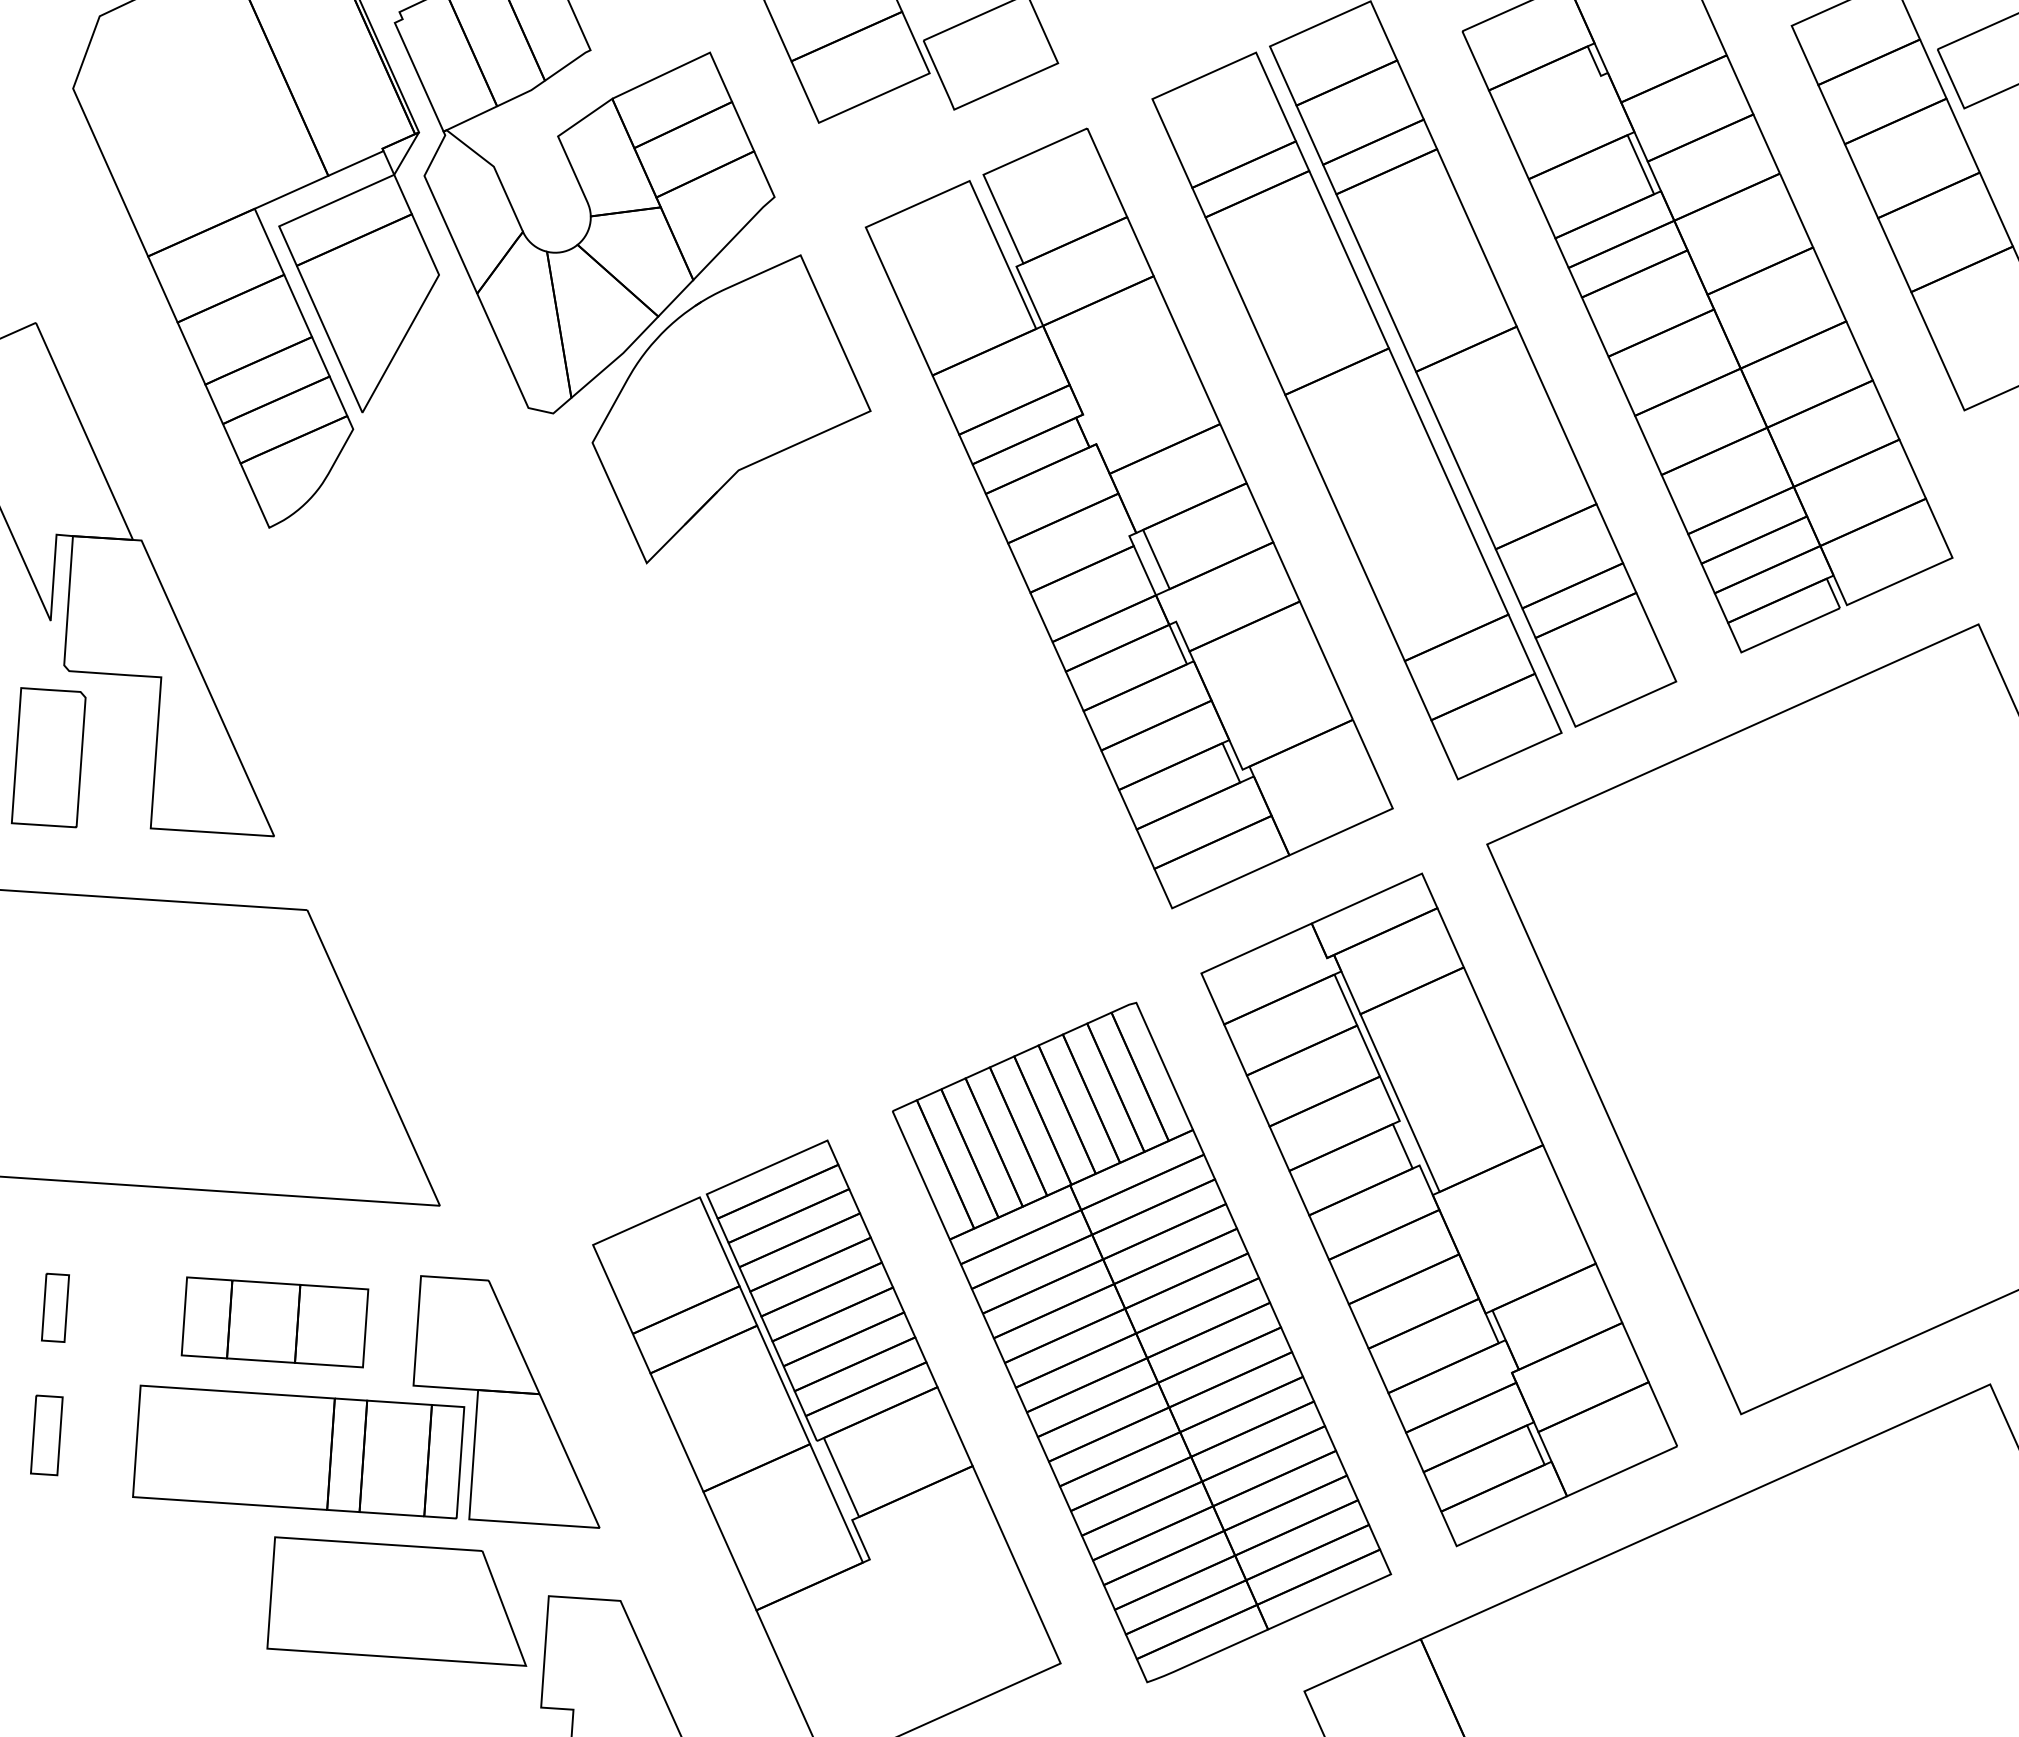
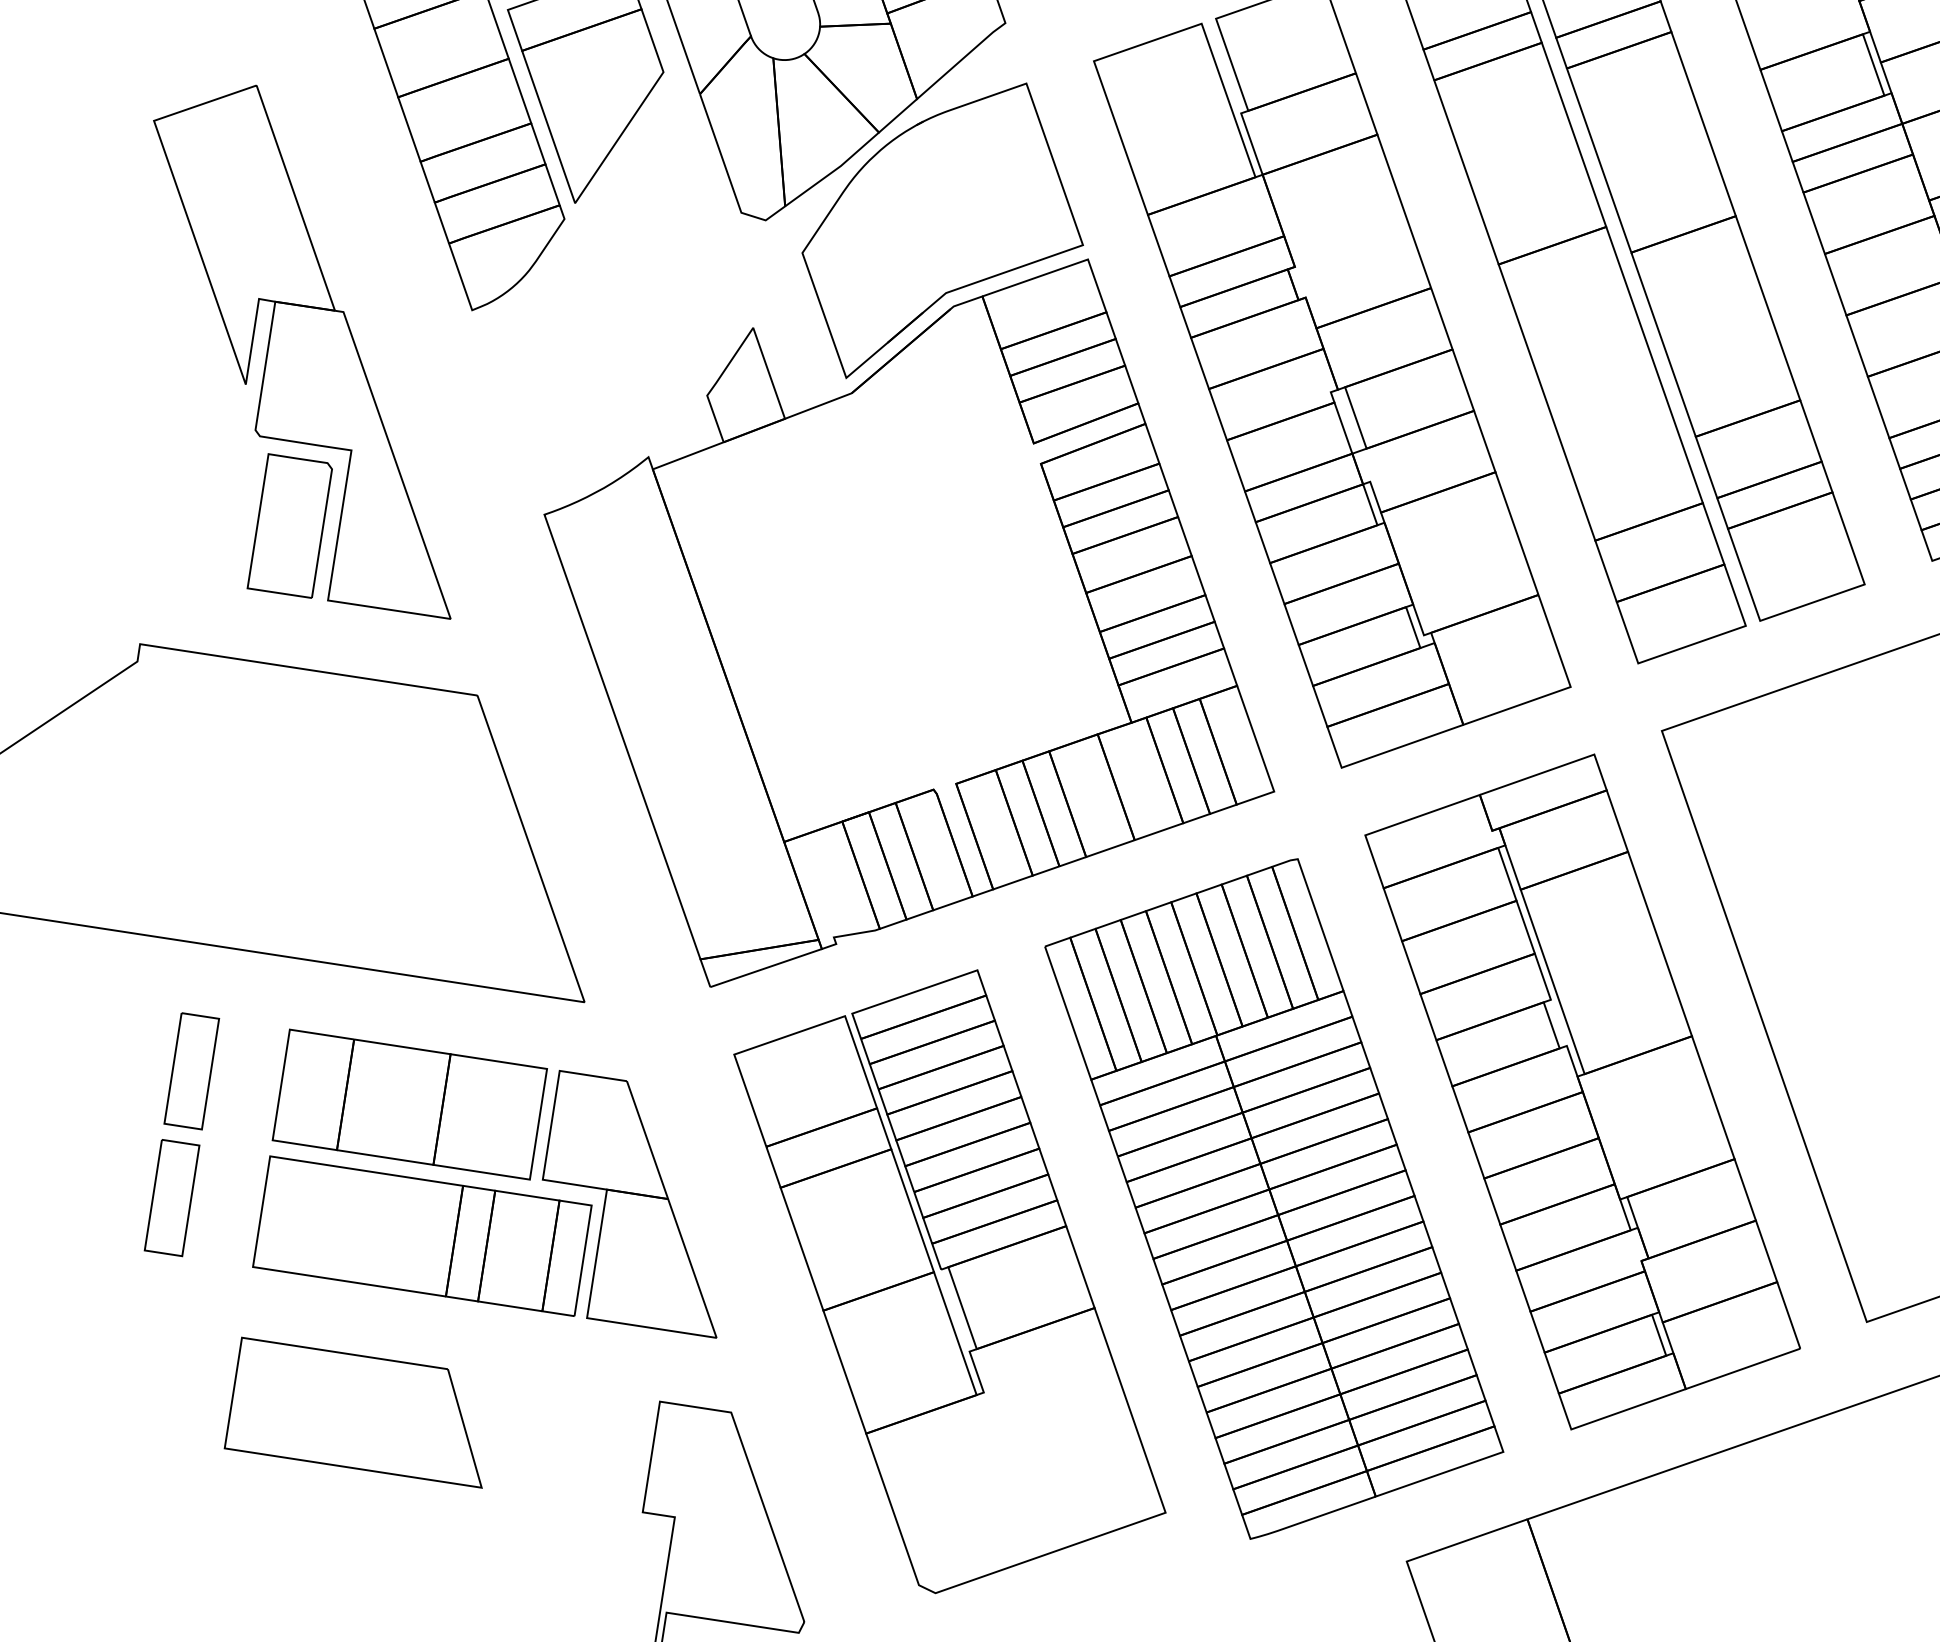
part: (48, 757) -> (289, 525), moved
part: (732, 801) -> (911, 623), added
part: (55, 1307) -> (191, 1070), size x1.67
part: (274, 1322) -> (409, 1104), size x1.43
part: (46, 1435) -> (171, 1198), size x1.43
part: (396, 1601) -> (357, 1412), moved

